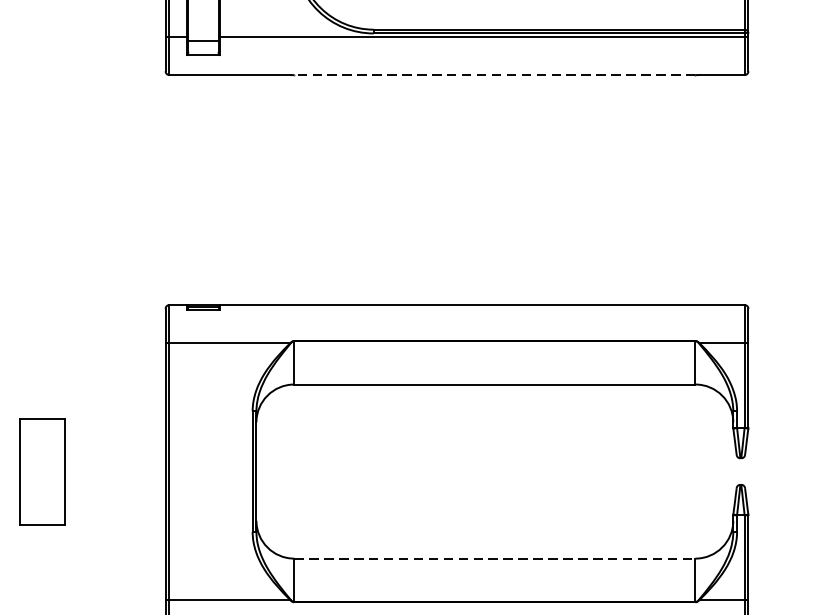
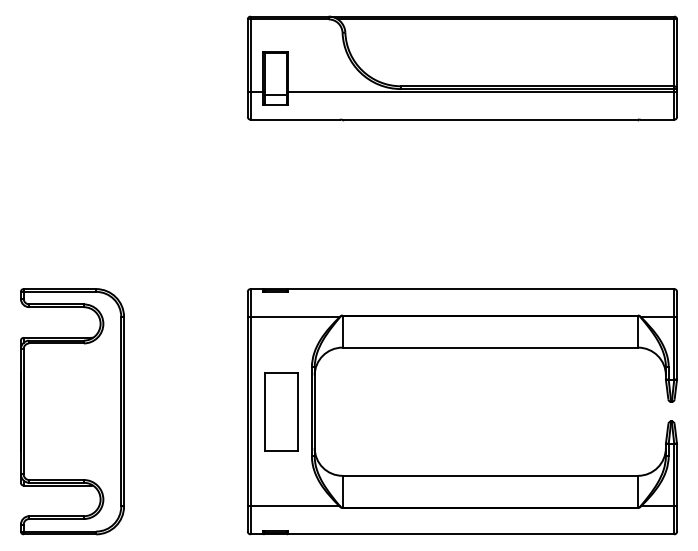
line: (495, 74) -> (490, 119), dashed -> solid
part: (42, 471) -> (281, 411), moved
line: (495, 558) -> (490, 475), dashed -> solid

